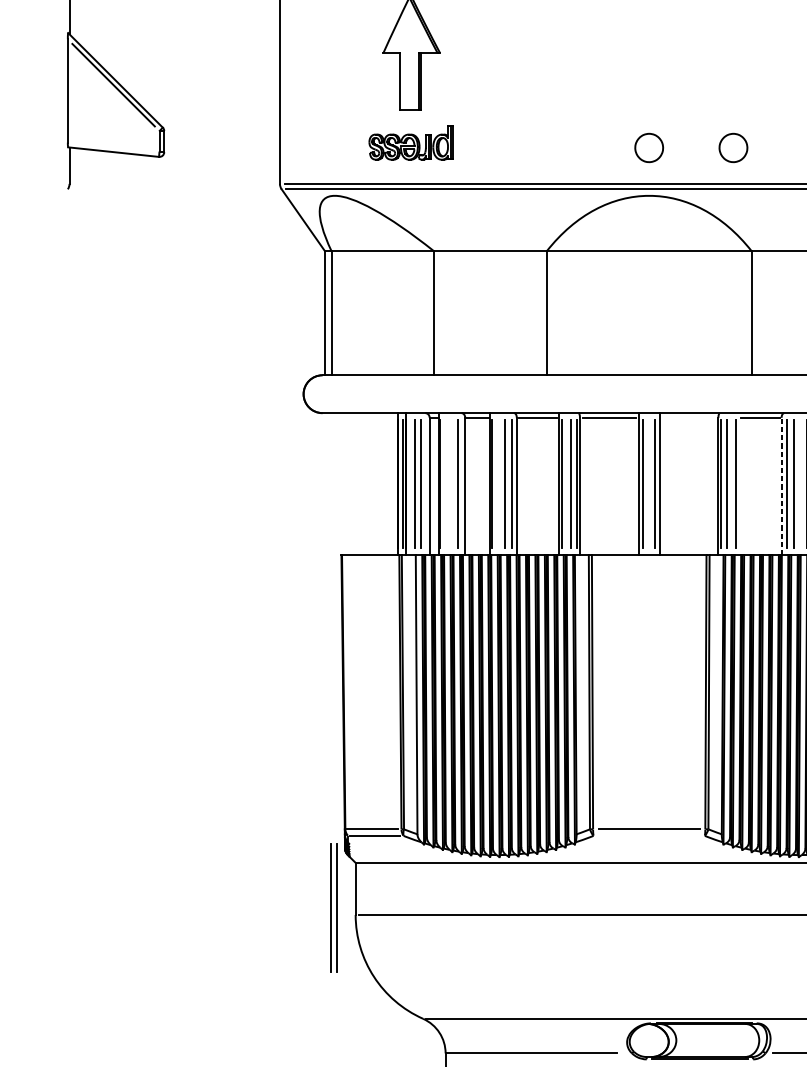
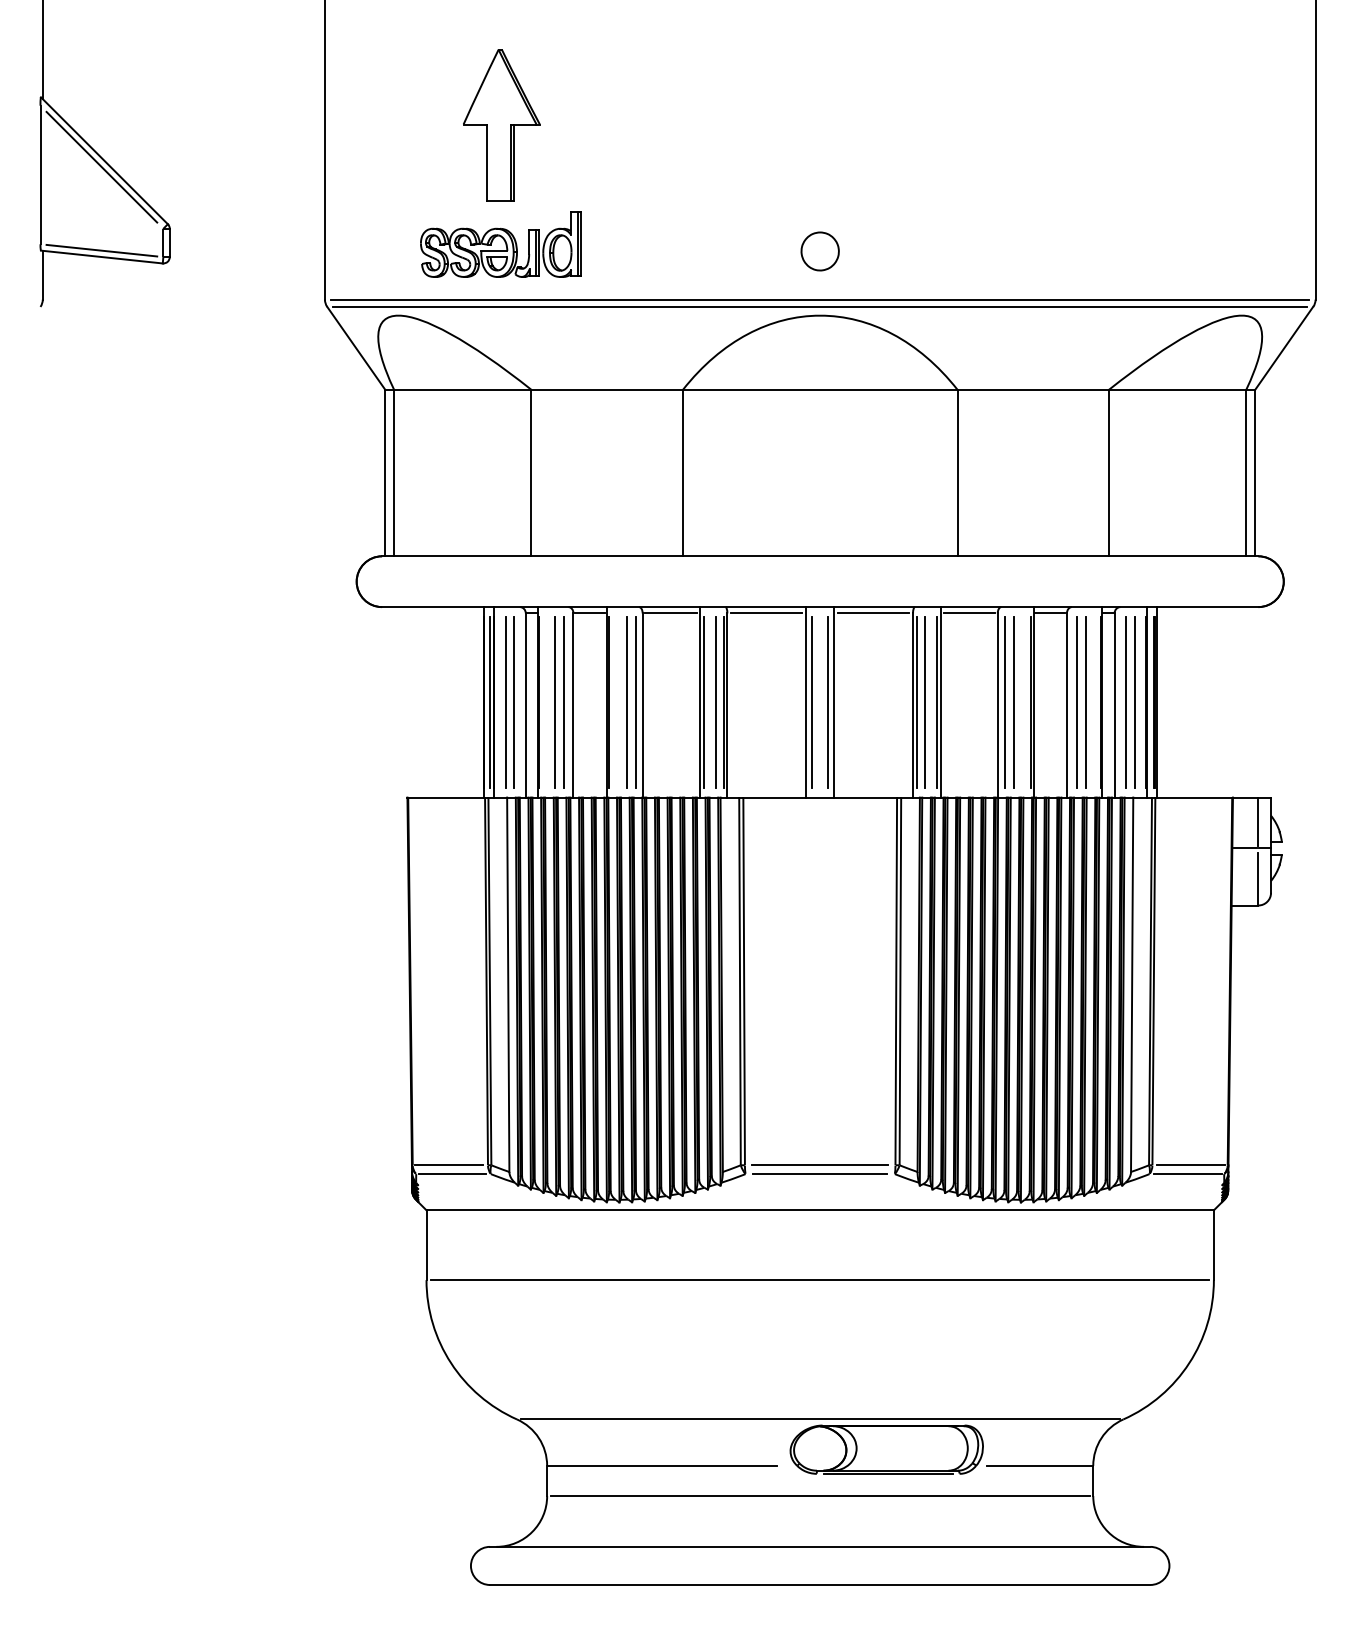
part: (410, 142) -> (500, 244), size x1.43
line: (113, 147) -> (101, 250), added
part: (732, 148) -> (932, 251), removed
line: (688, 417) -> (873, 613), added
line: (451, 484) -> (554, 702), added
line: (738, 484) -> (940, 702), added
line: (781, 486) -> (997, 705), dashed -> solid
line: (648, 836) -> (819, 1174), added
part: (333, 908) -> (396, 1271), removed

